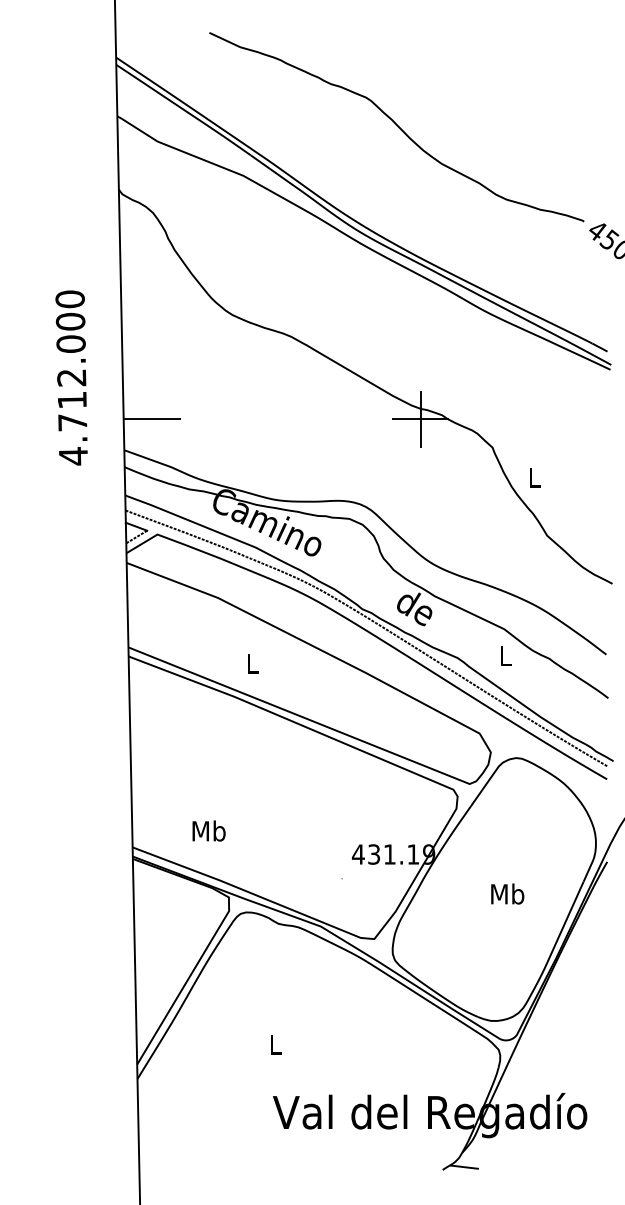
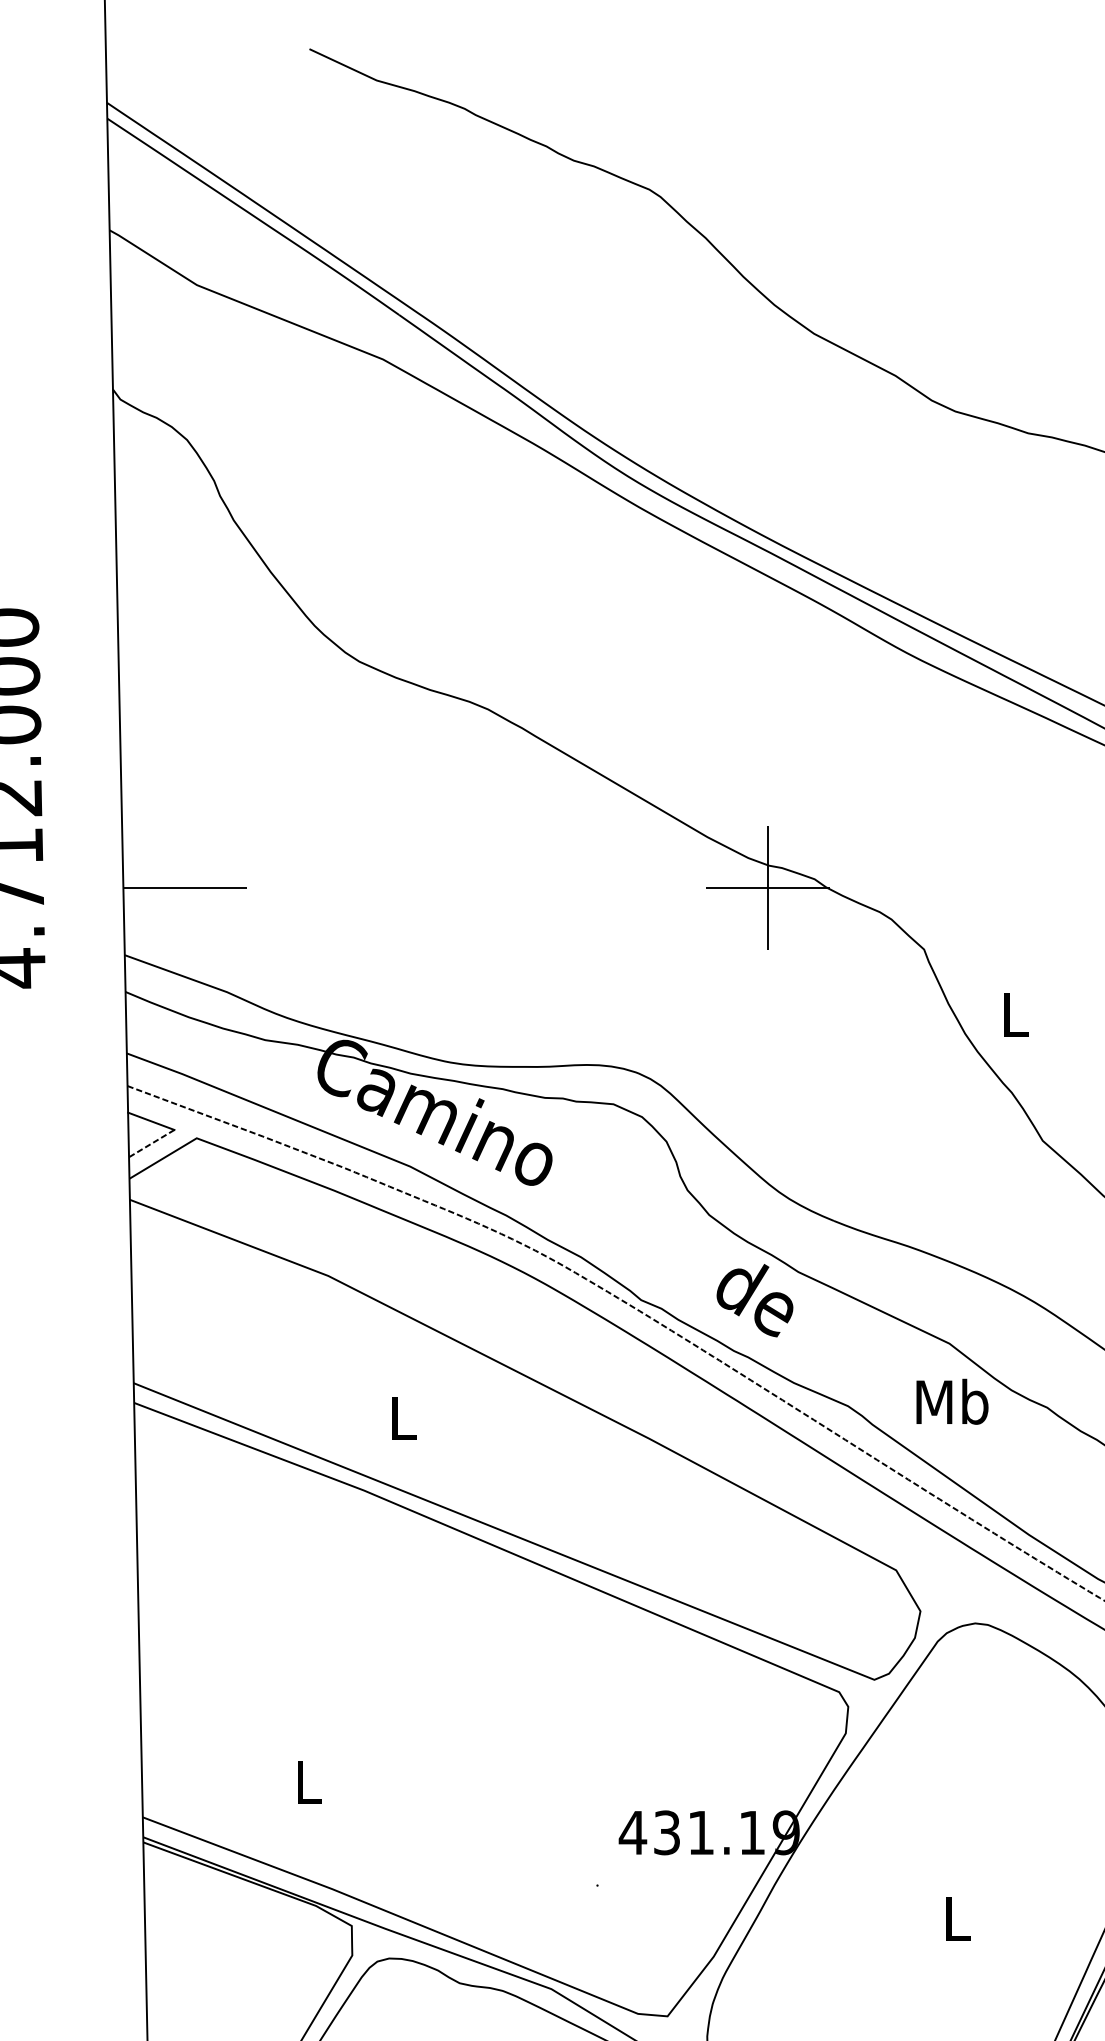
text: (505, 655) -> (952, 1400), L -> Mb
text: (208, 830) -> (307, 1780), Mb -> L
text: (507, 893) -> (956, 1917), Mb -> L

